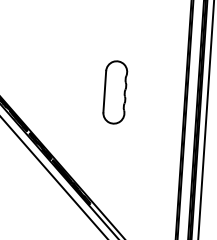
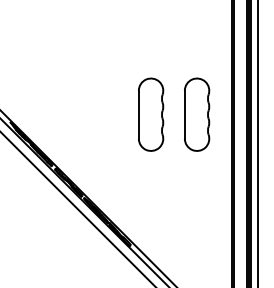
part: (155, 94) -> (197, 114), added

